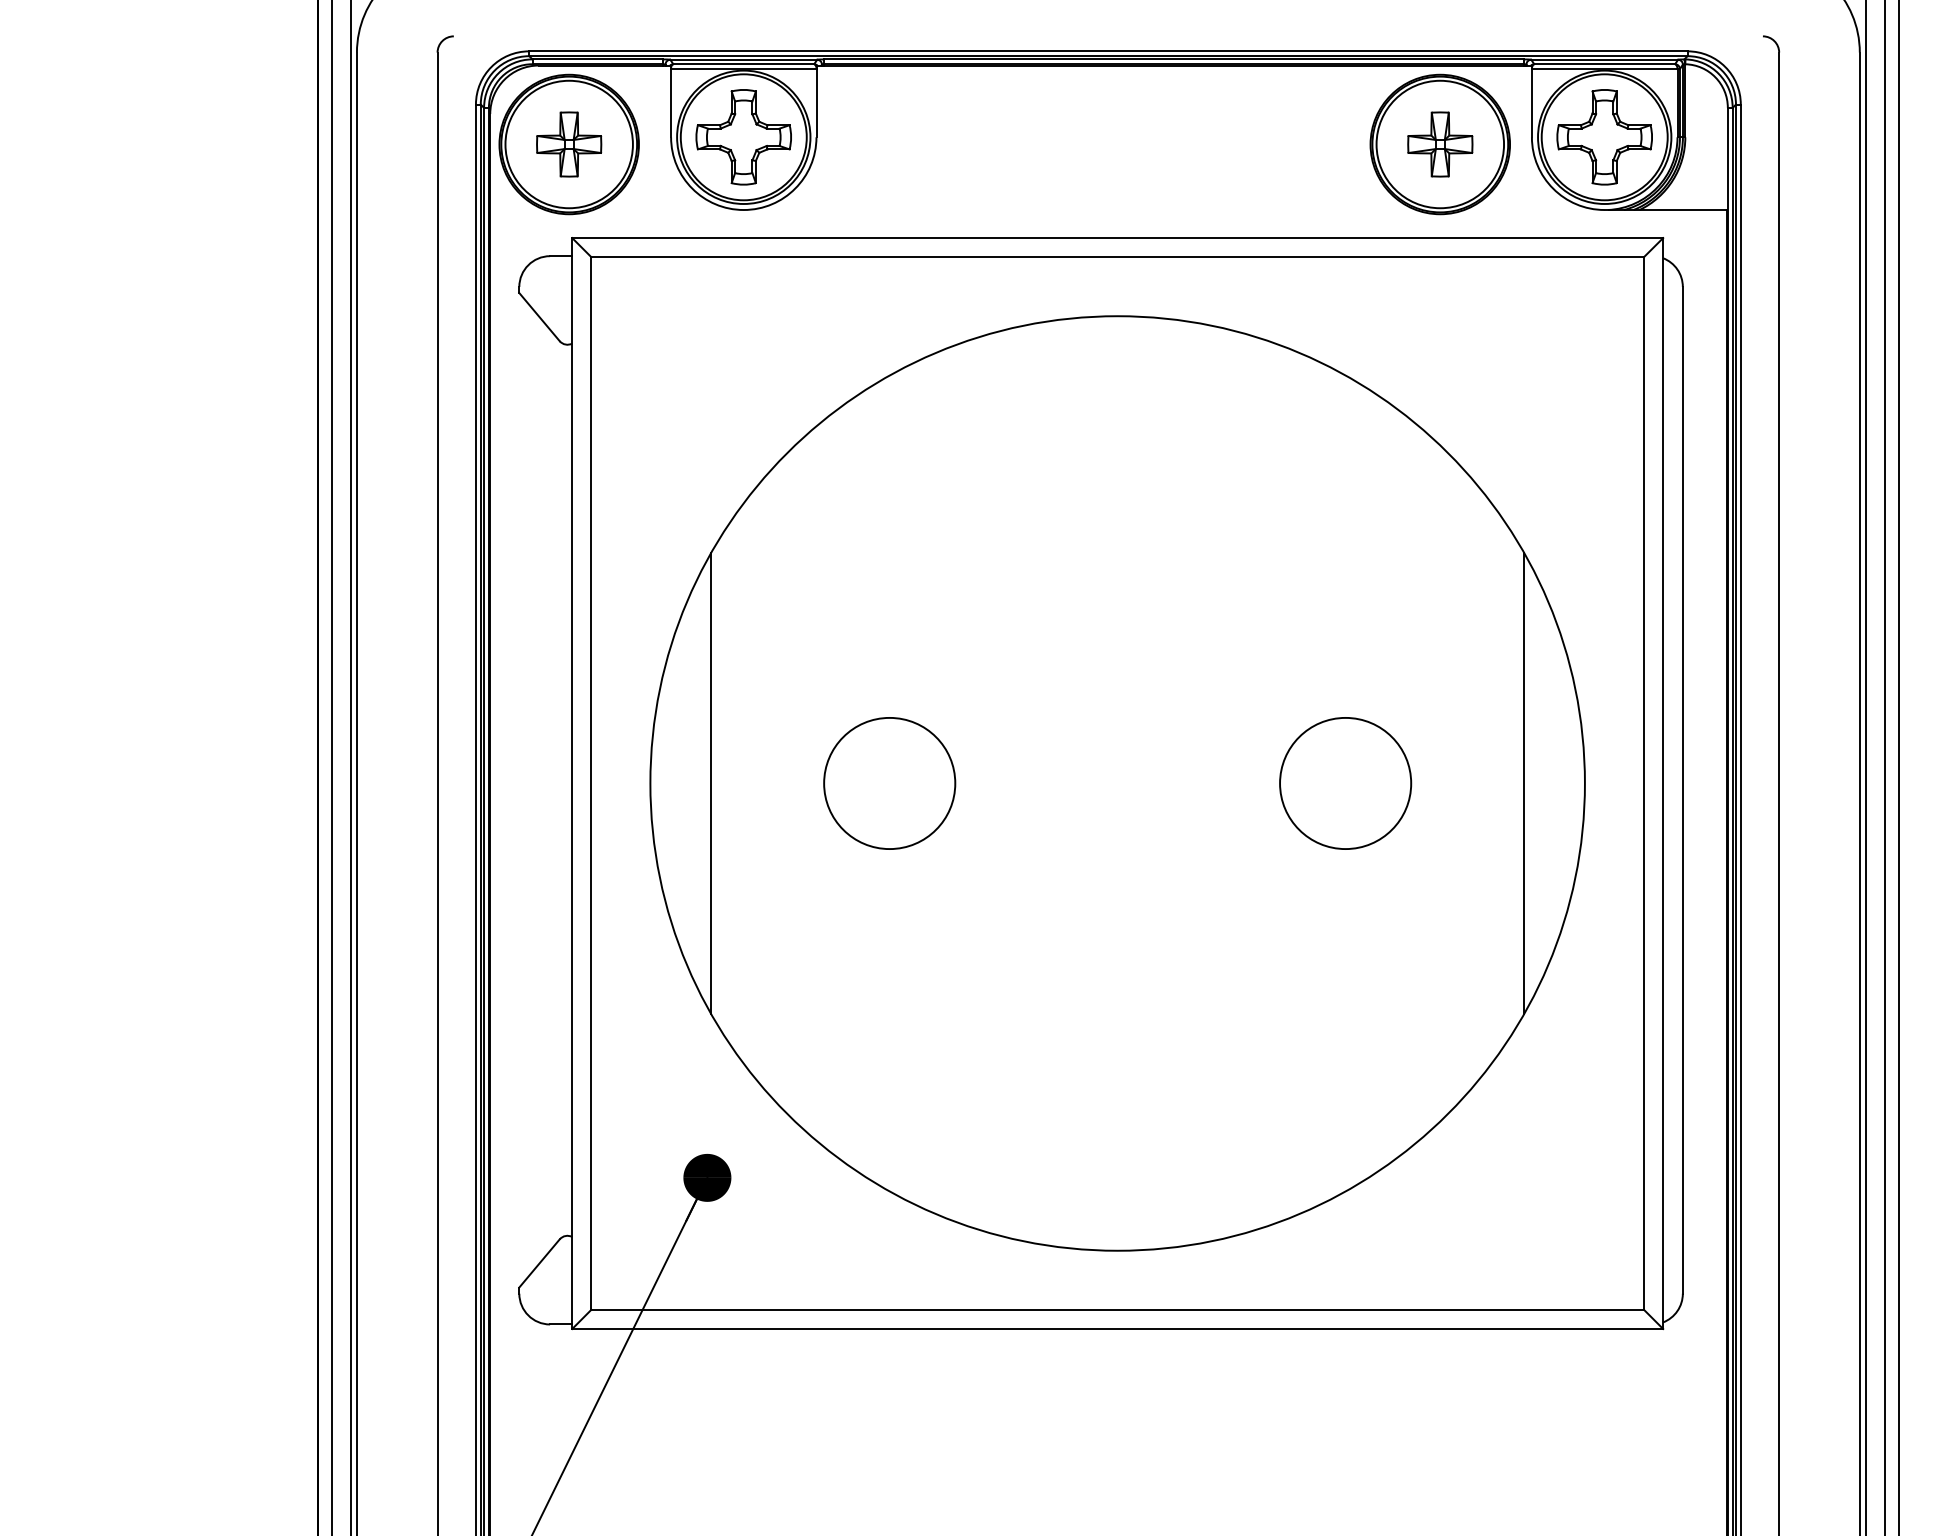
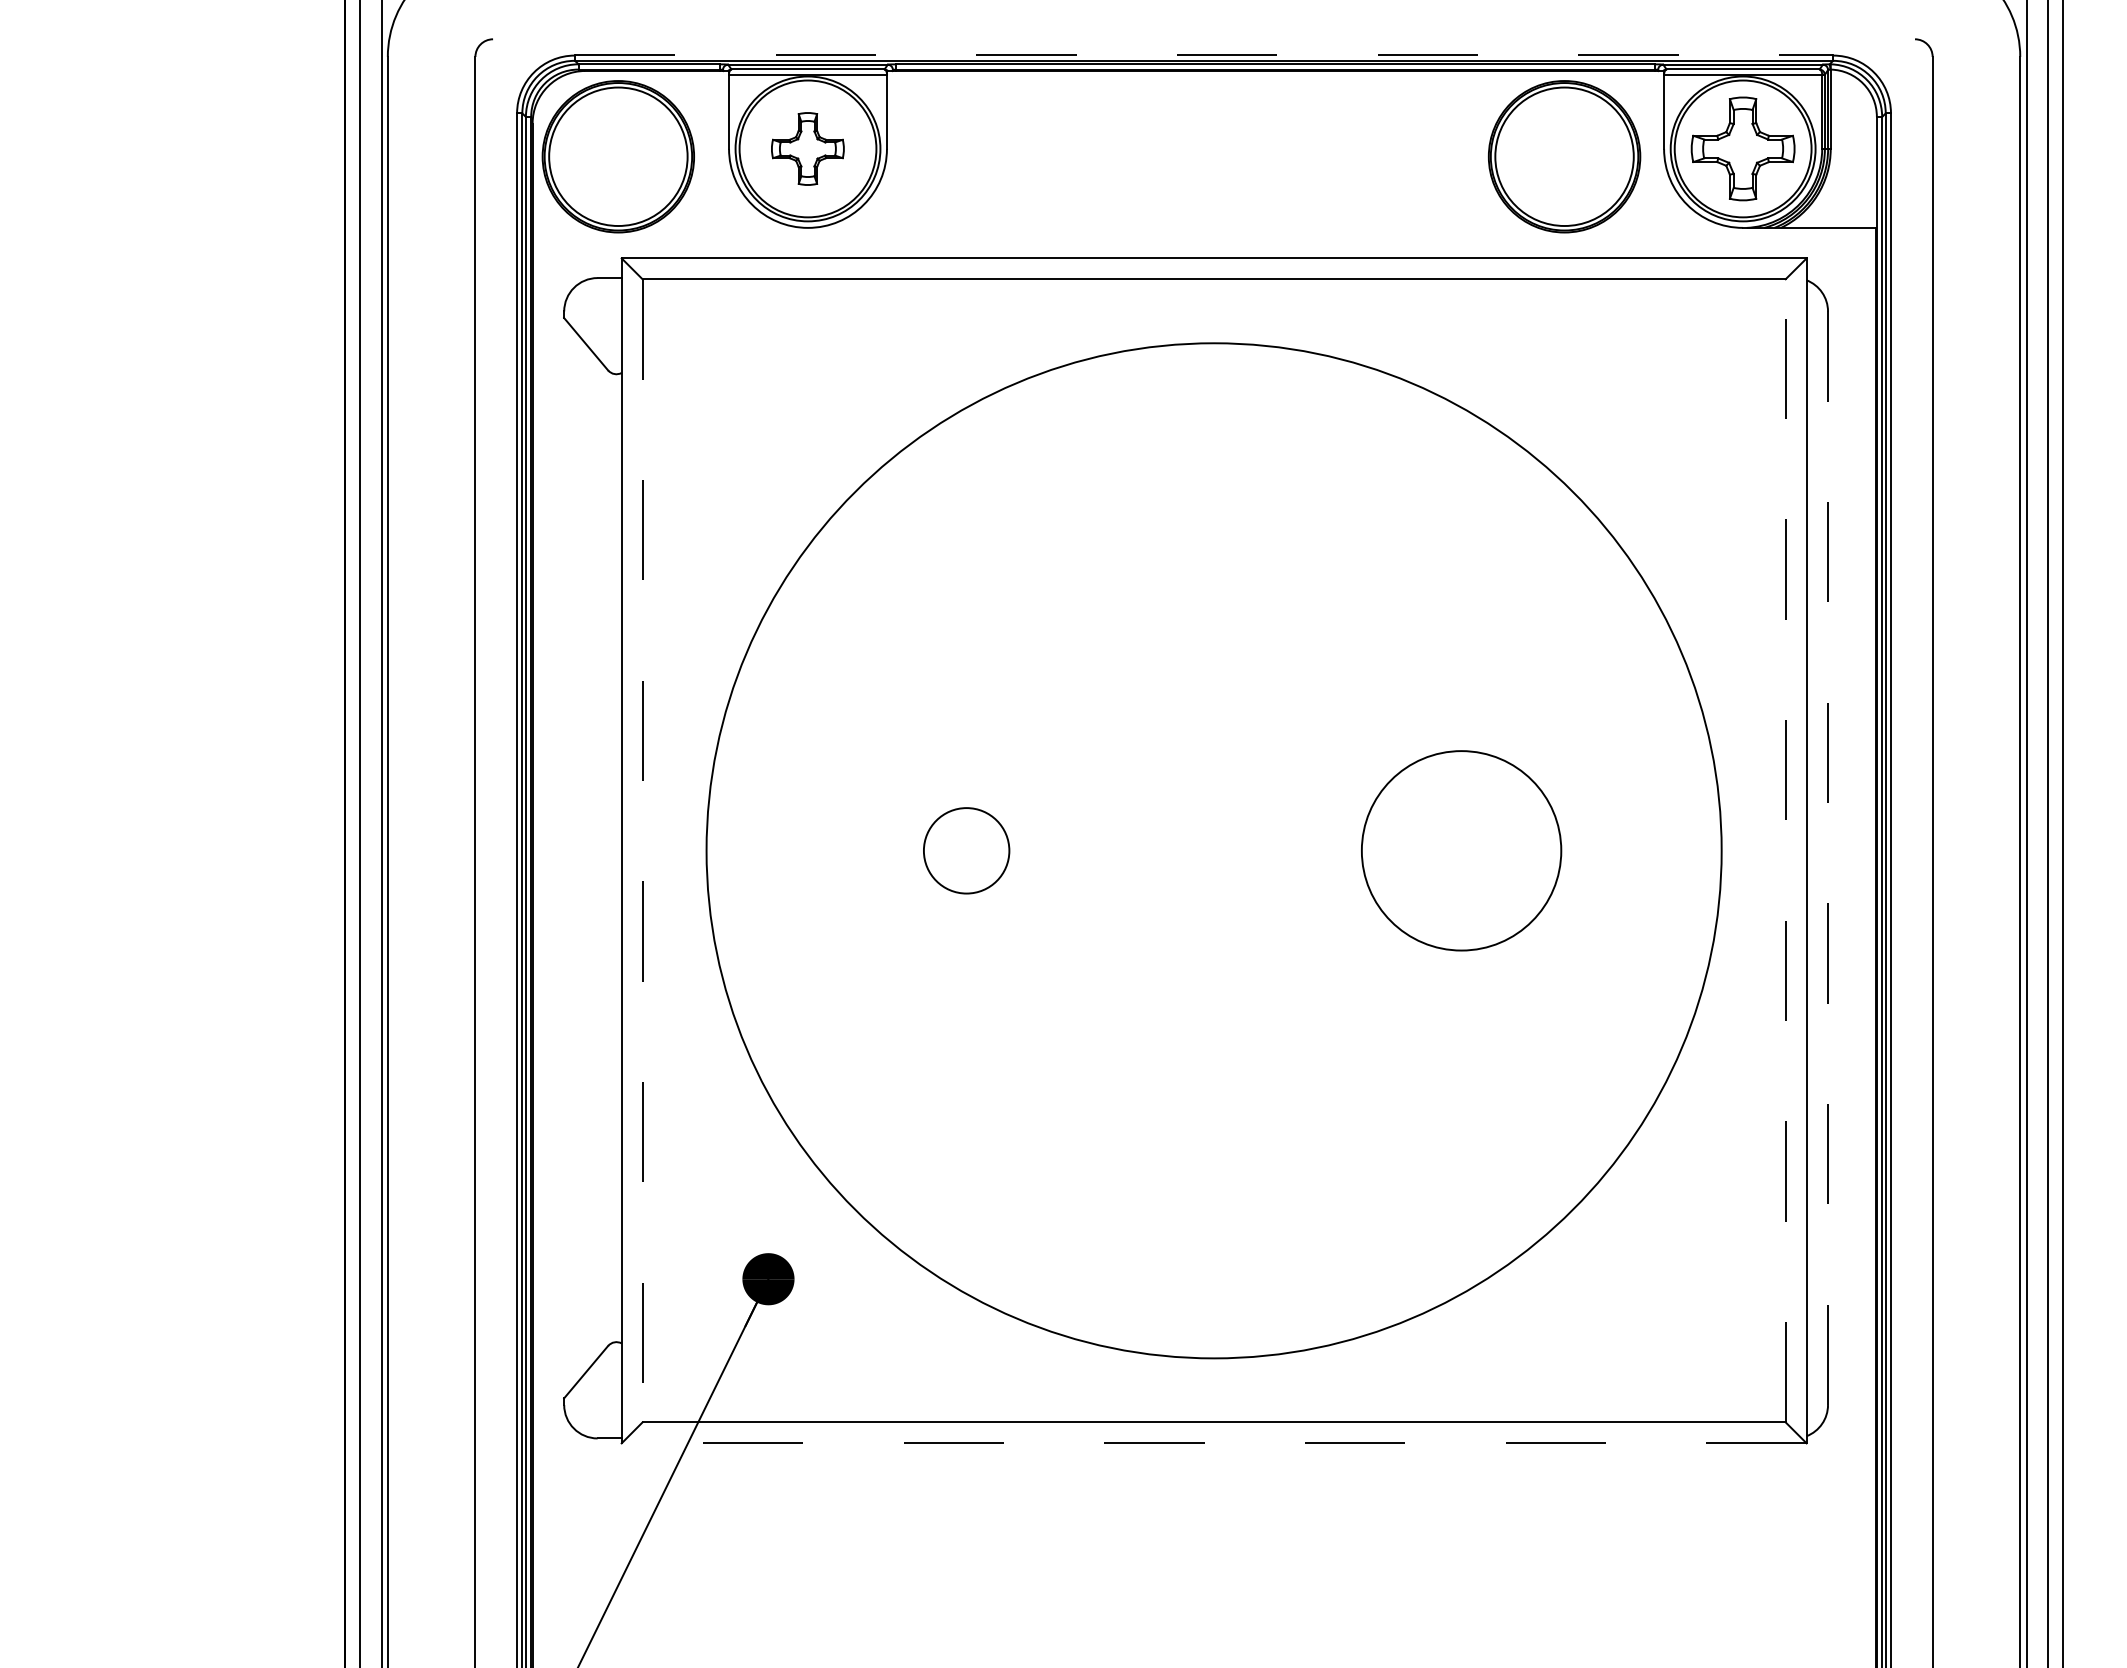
line: (1108, 51) -> (1204, 55), solid -> dashed
part: (743, 137) -> (807, 149), size x0.7
part: (569, 144) -> (618, 156), removed
part: (1440, 144) -> (1564, 156), removed
line: (1643, 782) -> (1785, 849), solid -> dashed
line: (591, 783) -> (642, 850), solid -> dashed
line: (710, 783) -> (771, 850), removed
circle: (889, 783) -> (966, 850), size x0.6
circle: (1345, 783) -> (1461, 850), size x1.4
line: (1524, 783) -> (1656, 850), removed
line: (1682, 789) -> (1827, 857), solid -> dashed
line: (1117, 1329) -> (1213, 1443), solid -> dashed

